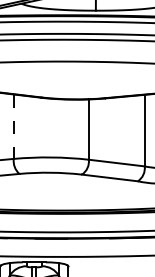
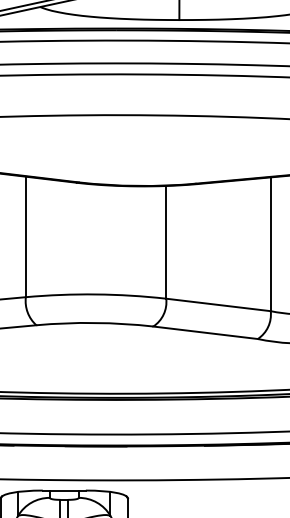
line: (13, 127) -> (25, 238), dashed -> solid

